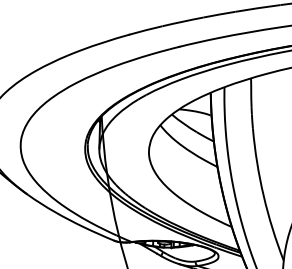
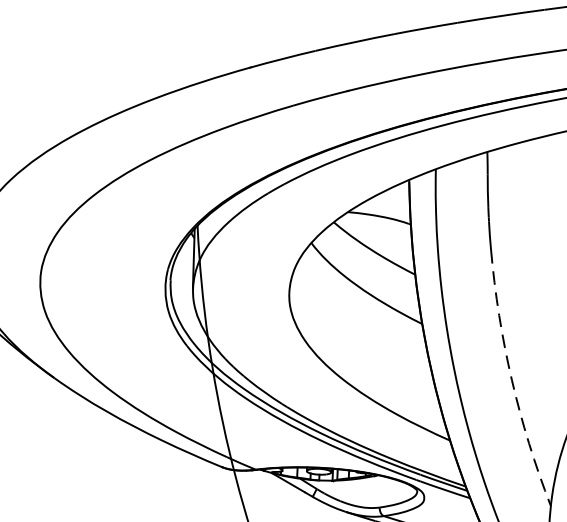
arc: (263, 195) -> (511, 379), solid -> dashed

